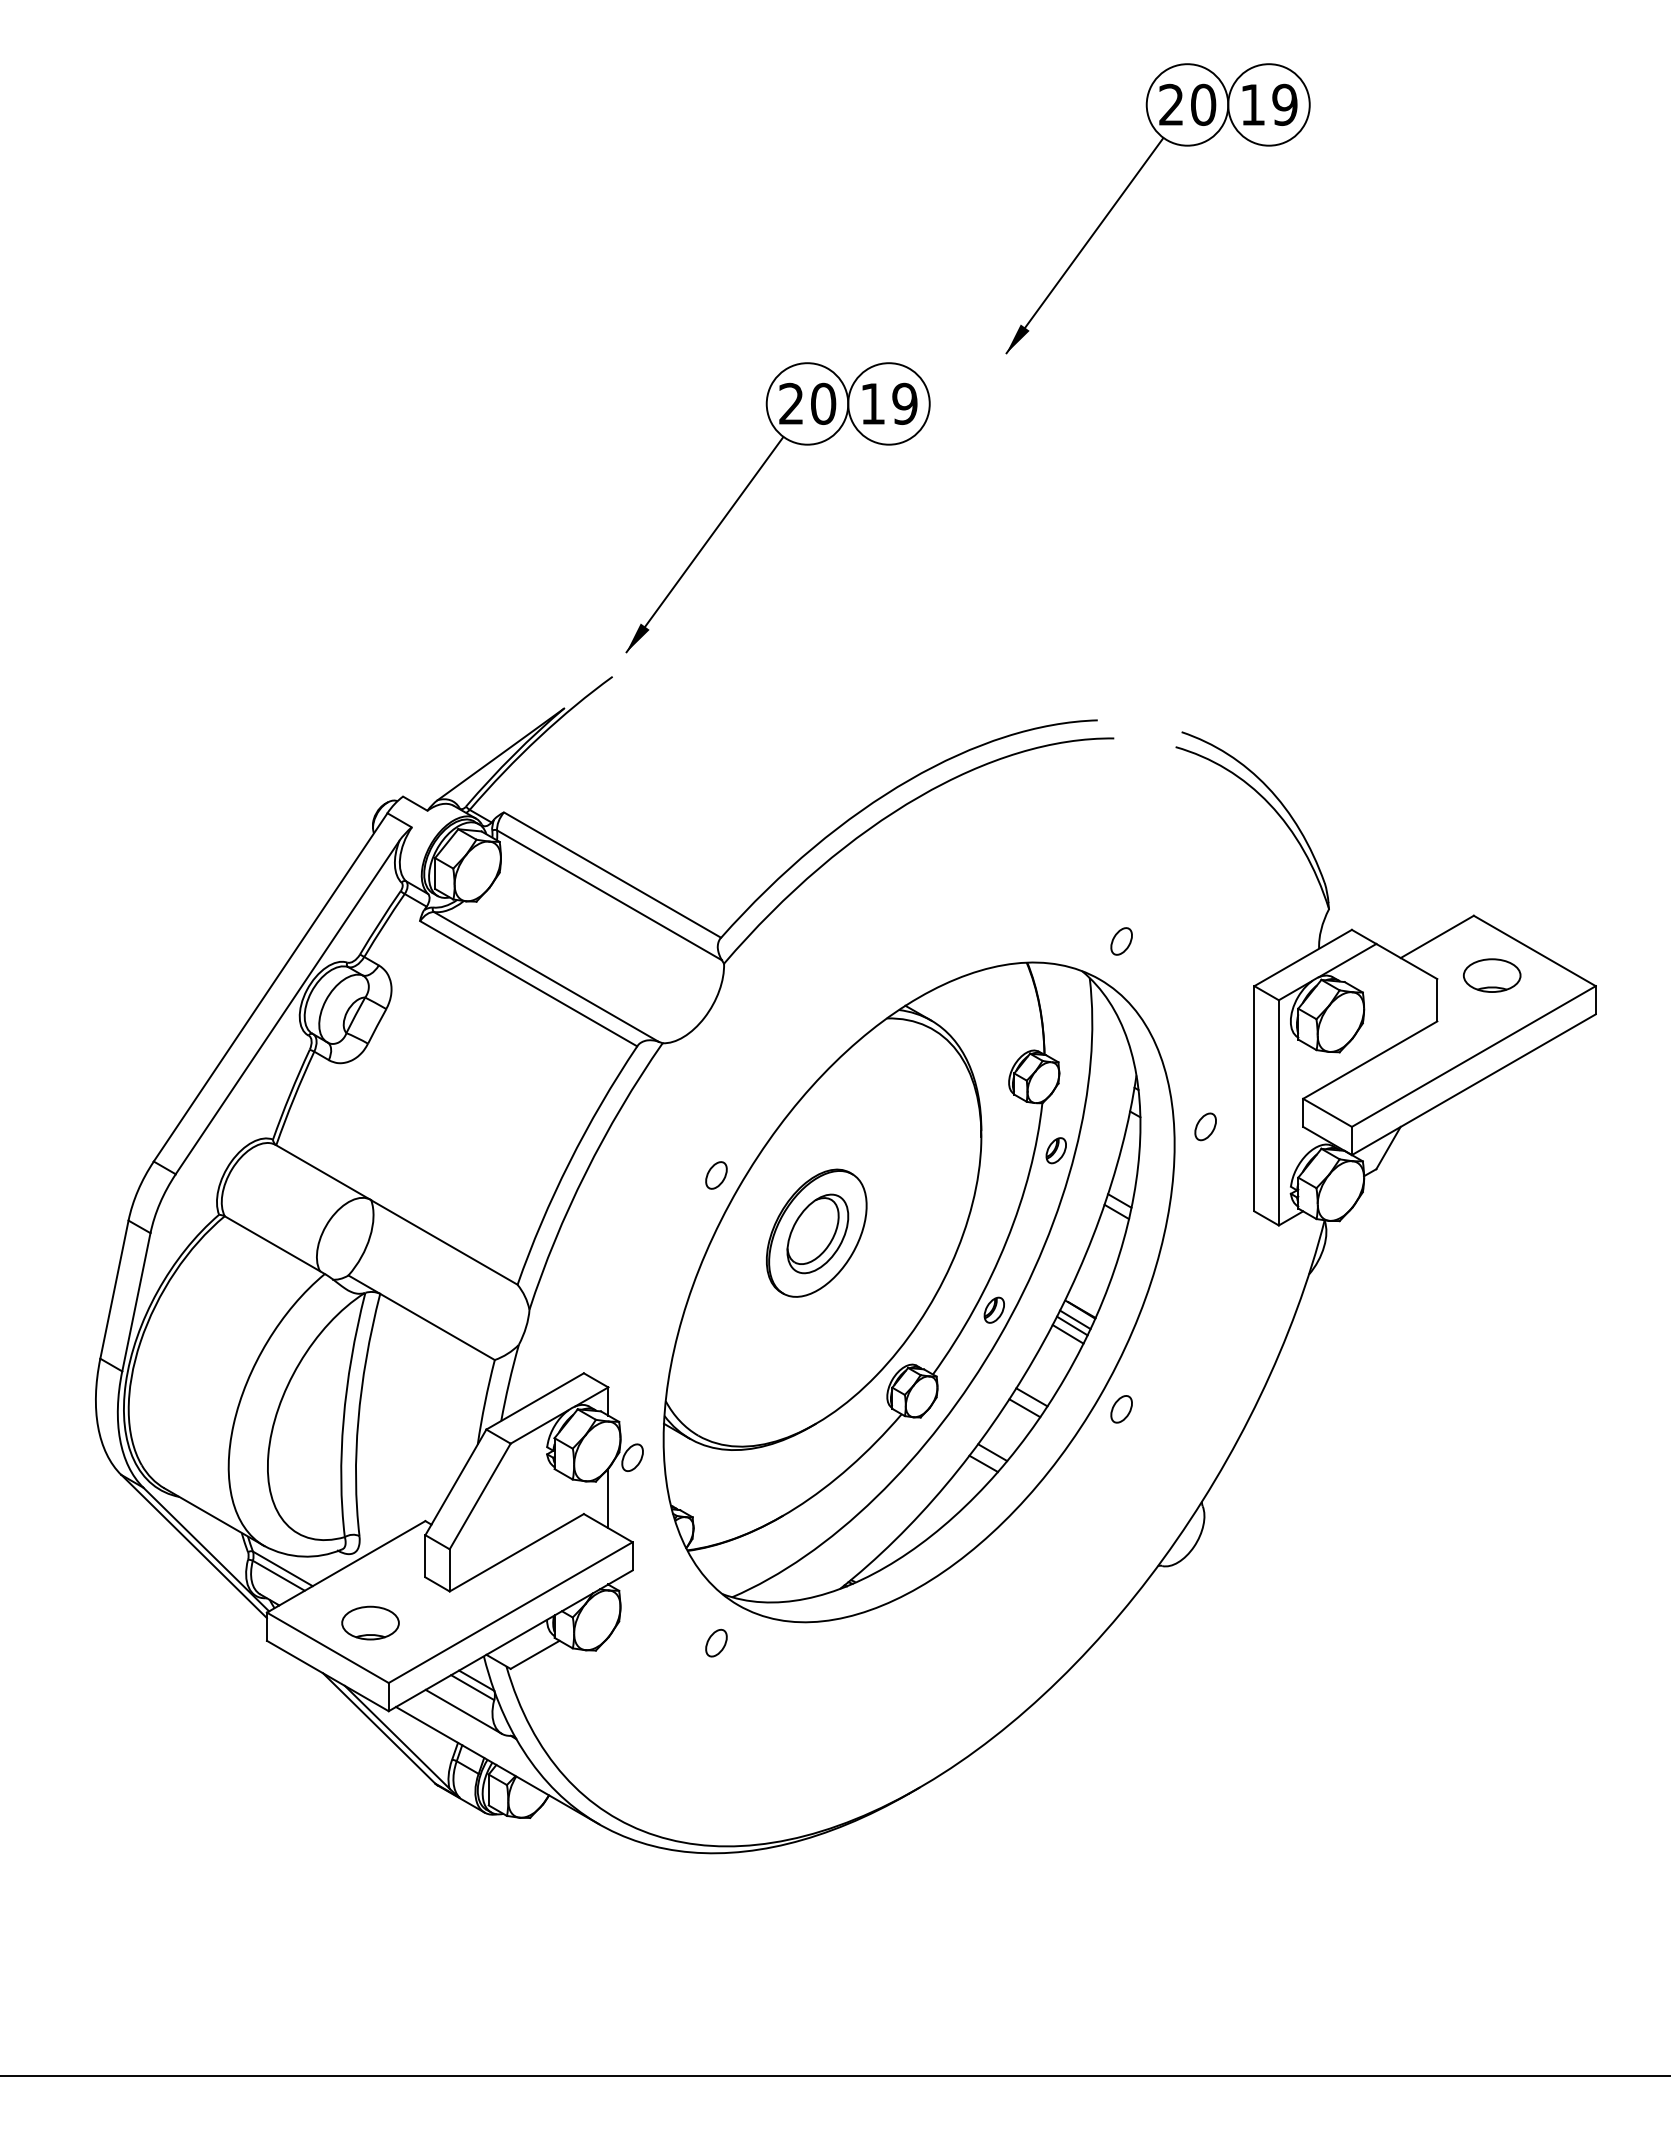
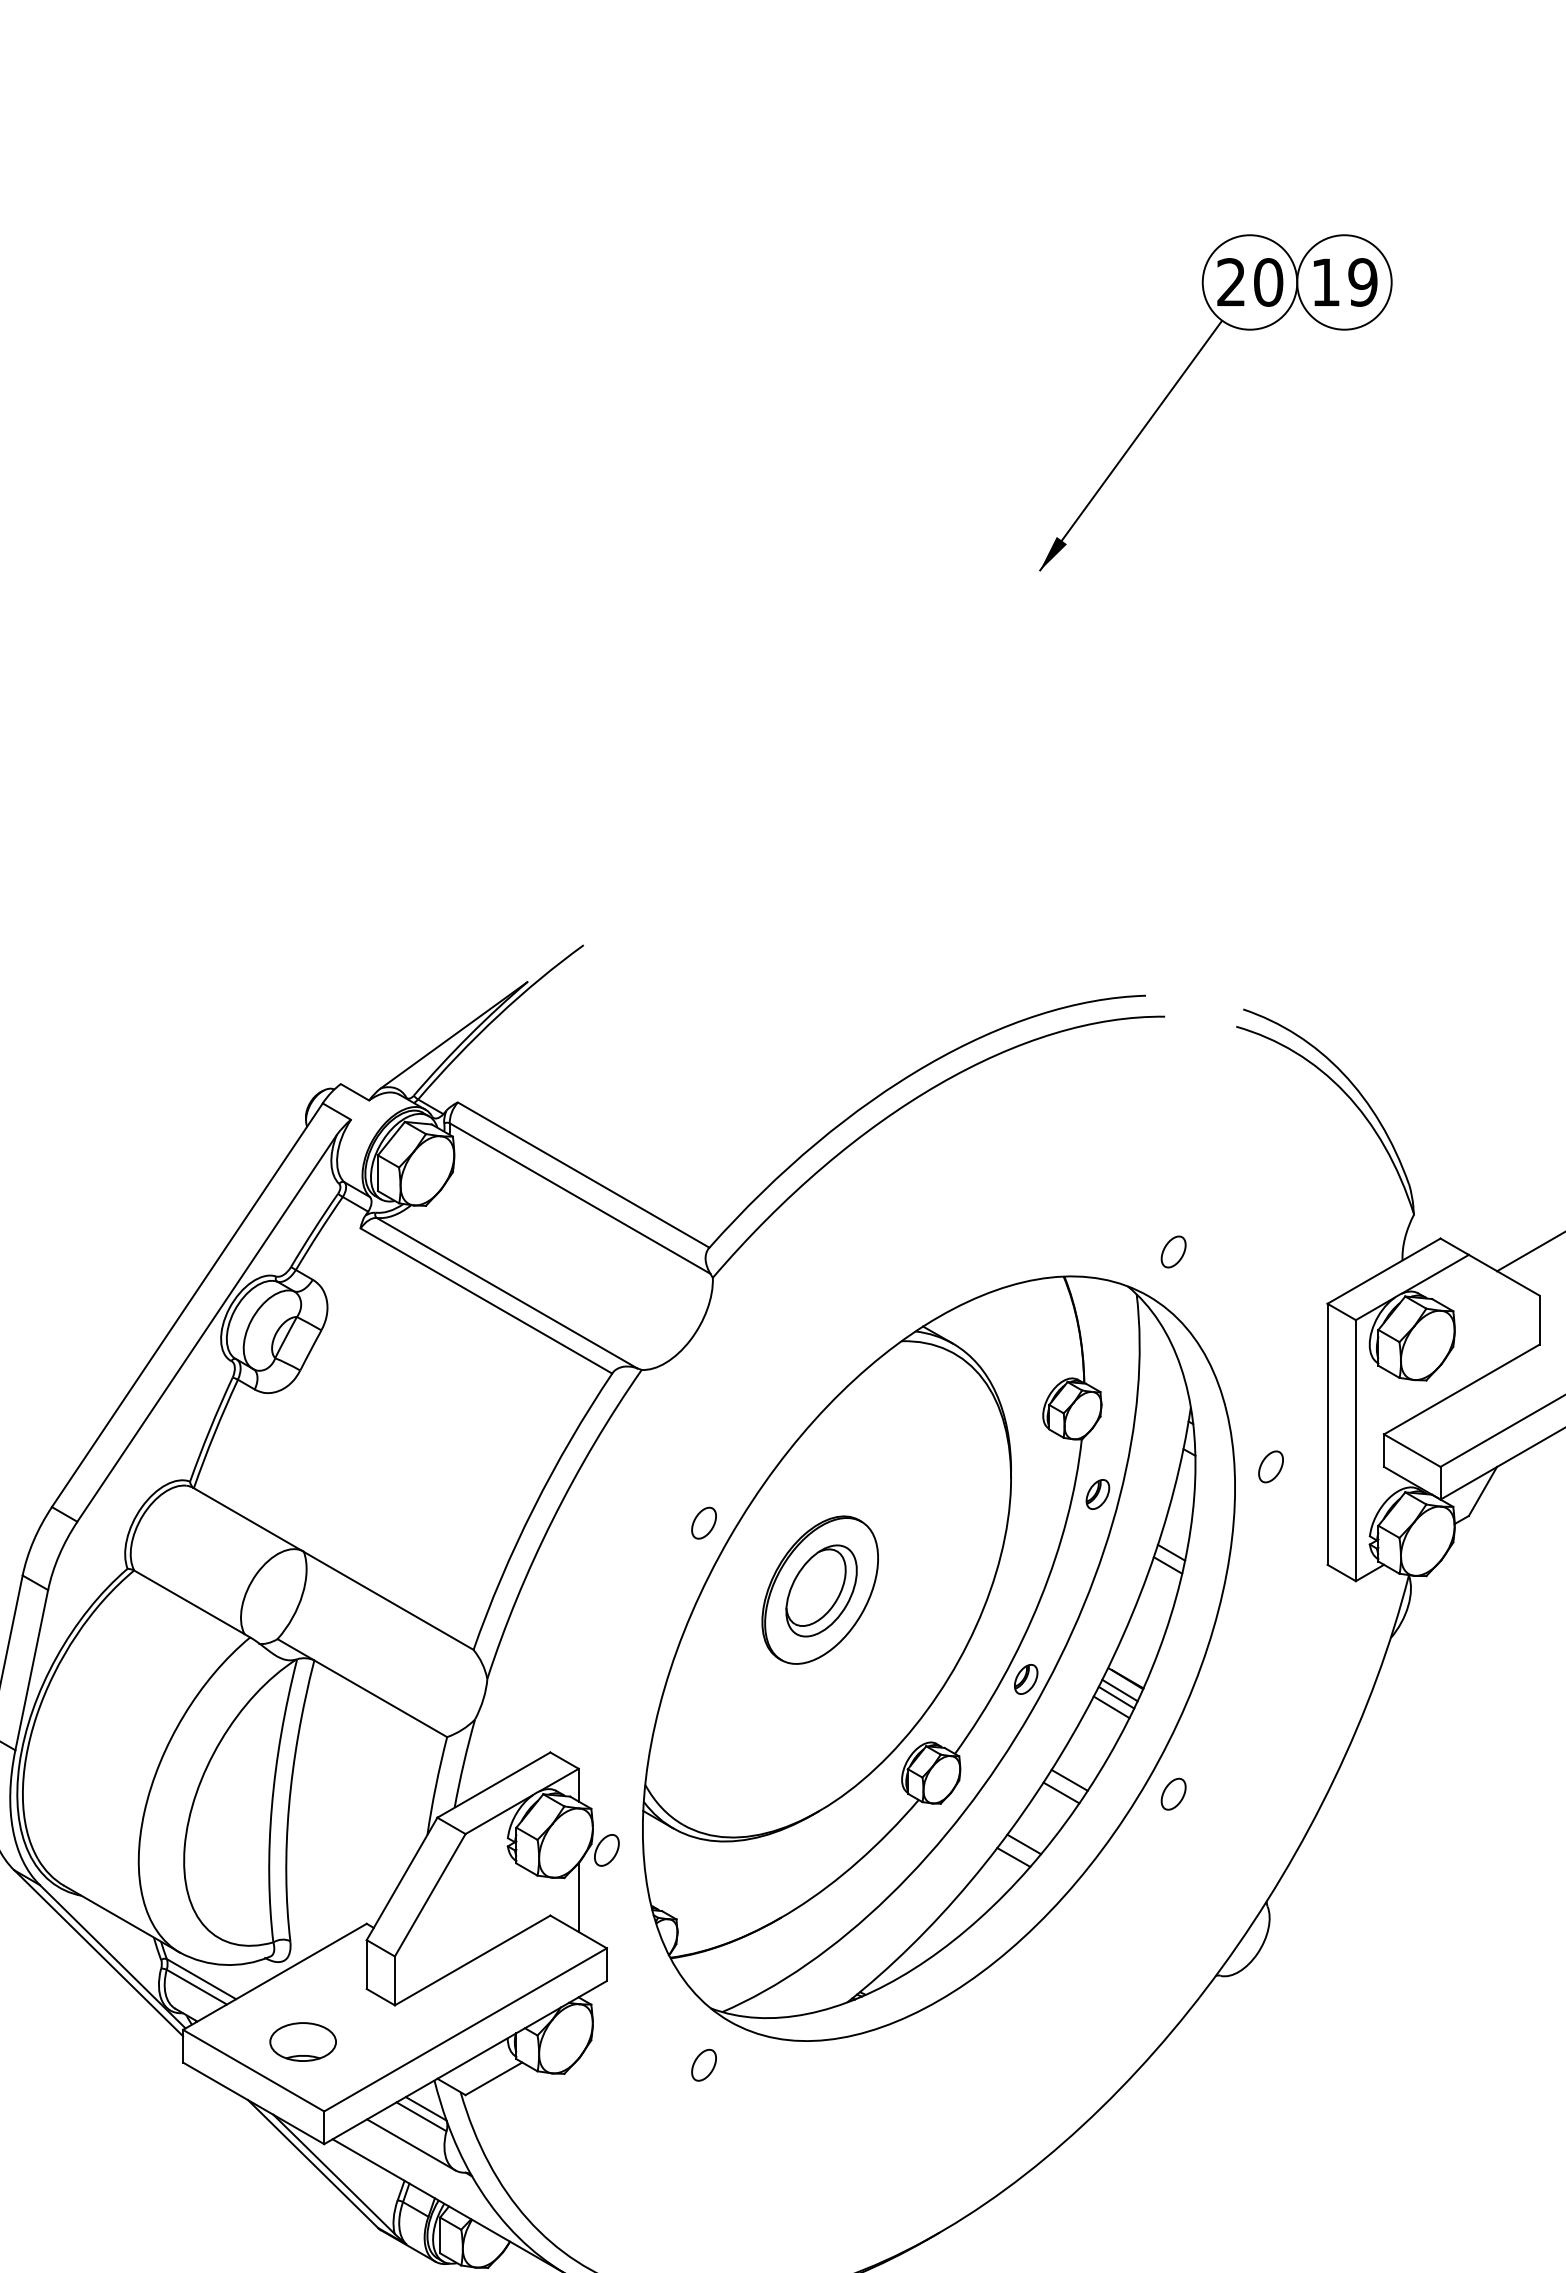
part: (747, 488) -> (740, 727), removed

